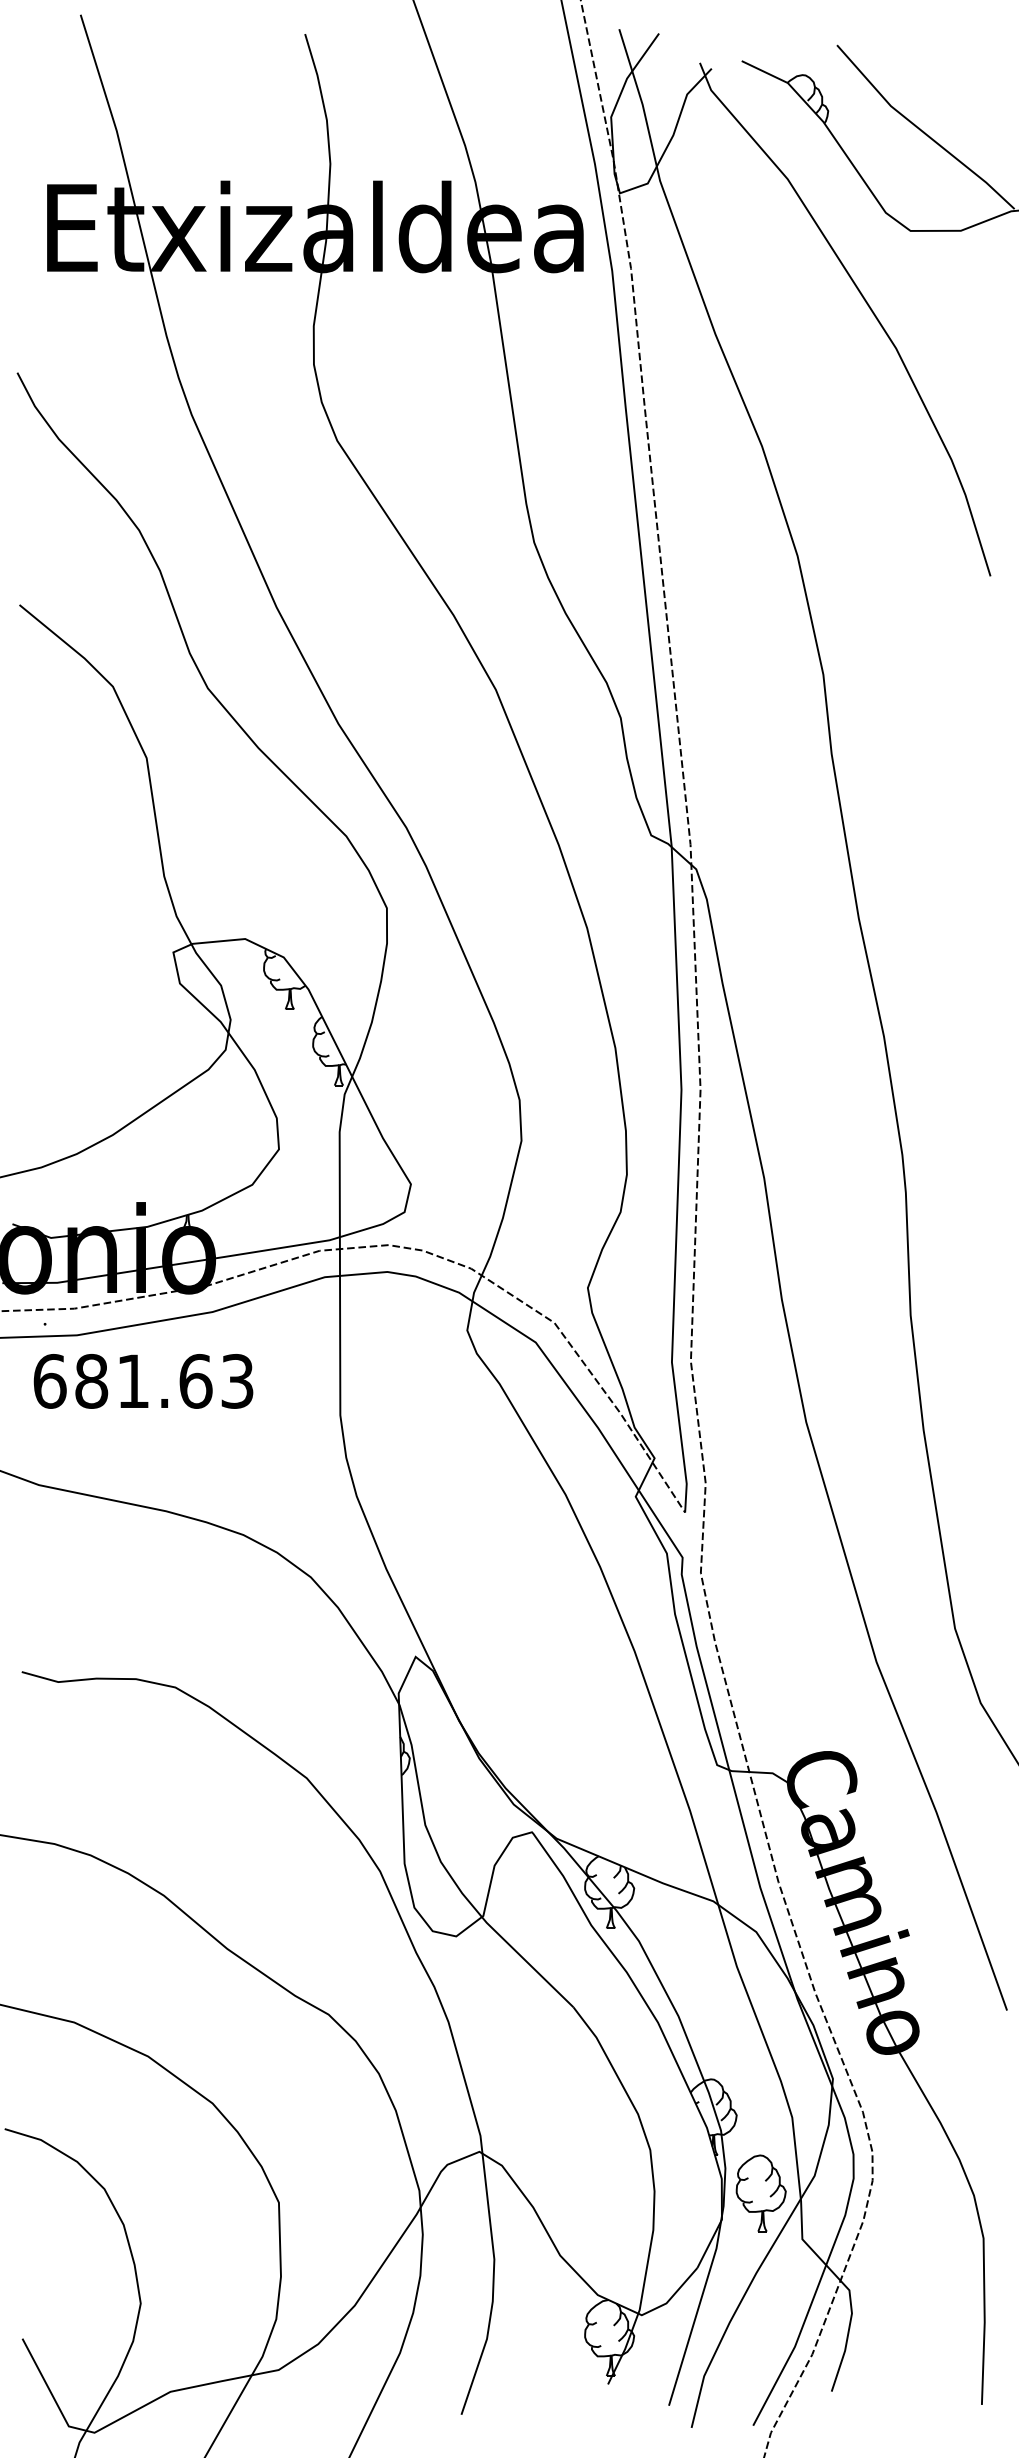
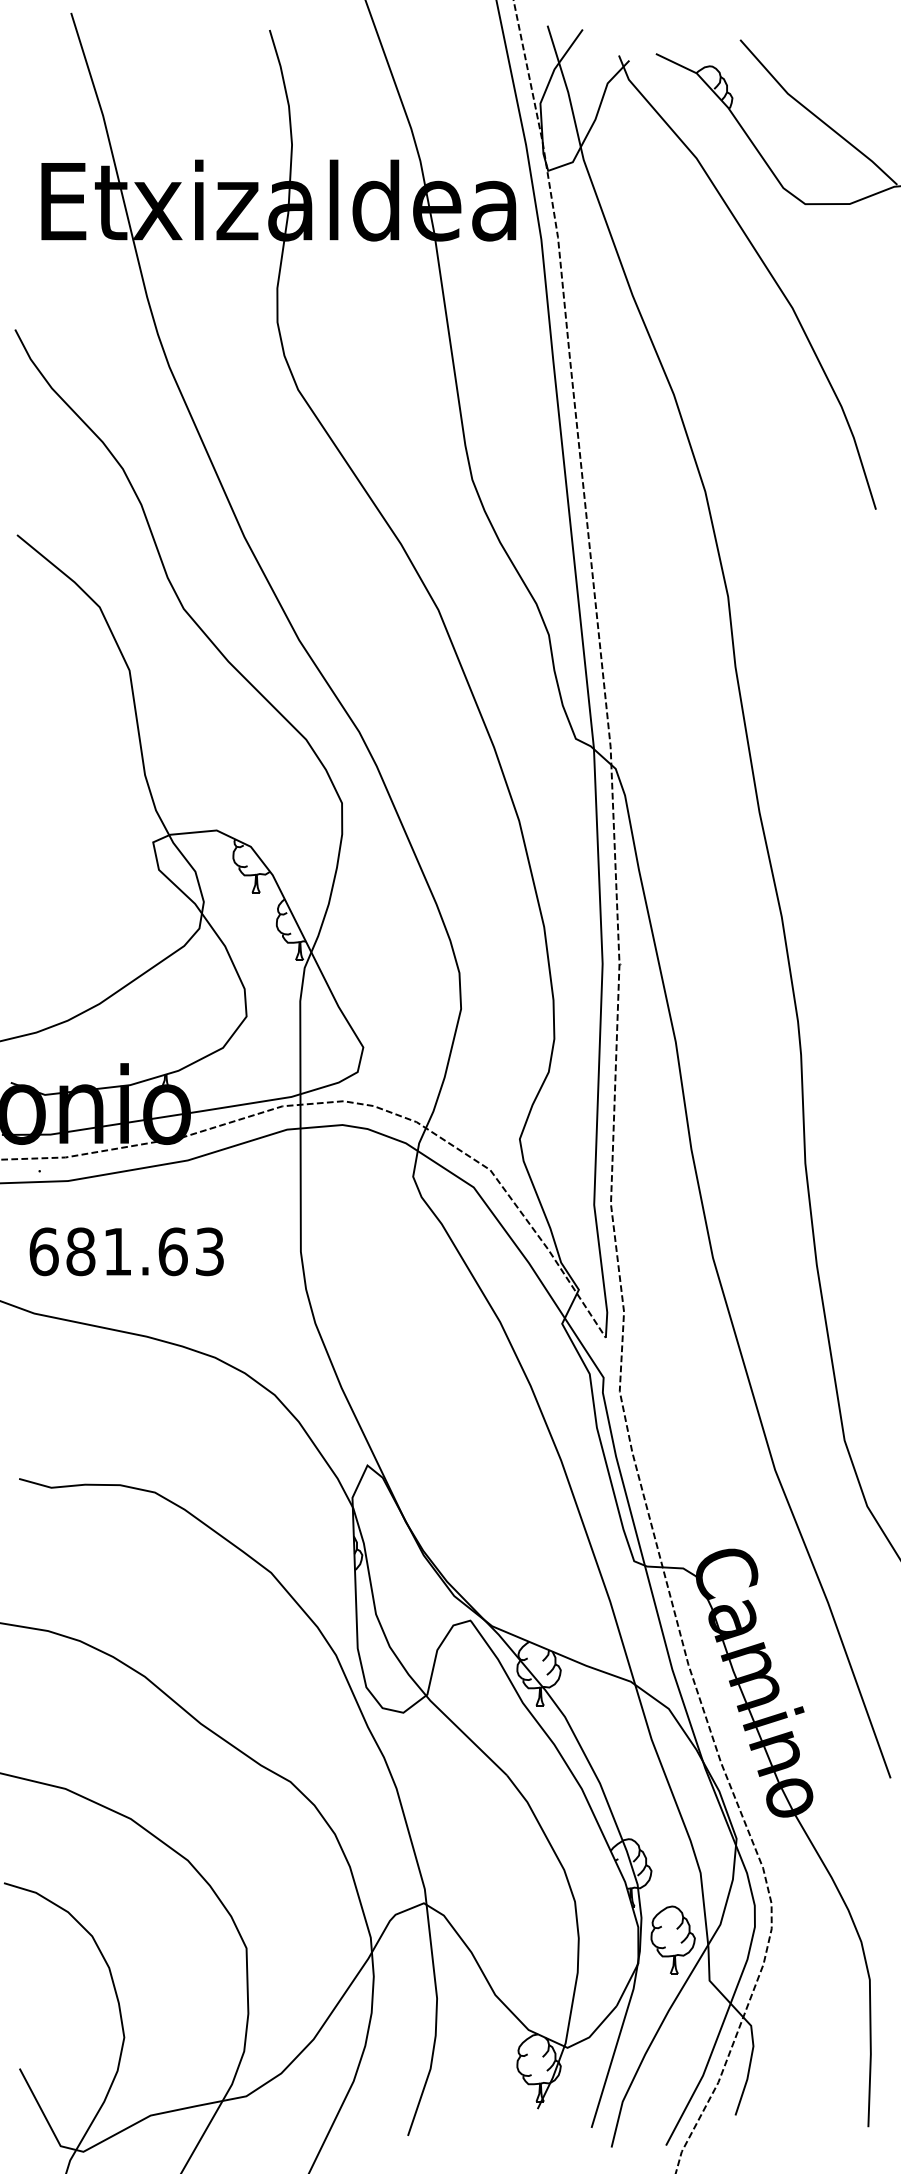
text: (143, 1381) -> (126, 1251), moved

